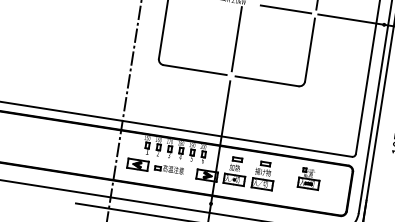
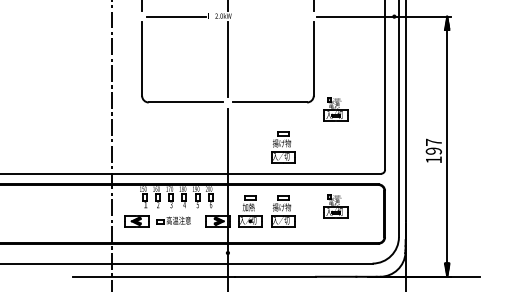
line: (285, 9) -> (278, 16), removed
part: (321, 96) -> (335, 109), added
part: (272, 121) -> (283, 147), added

